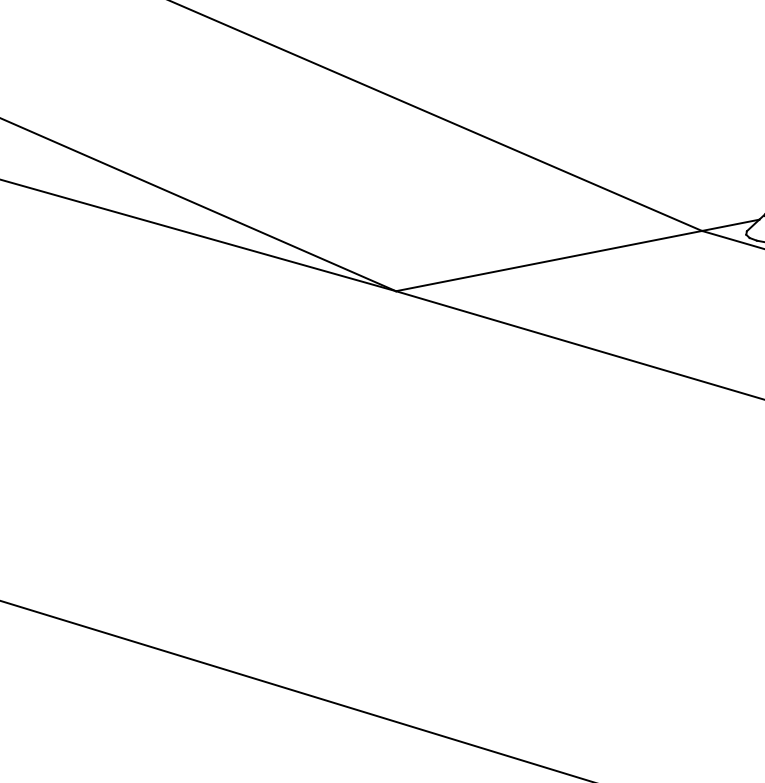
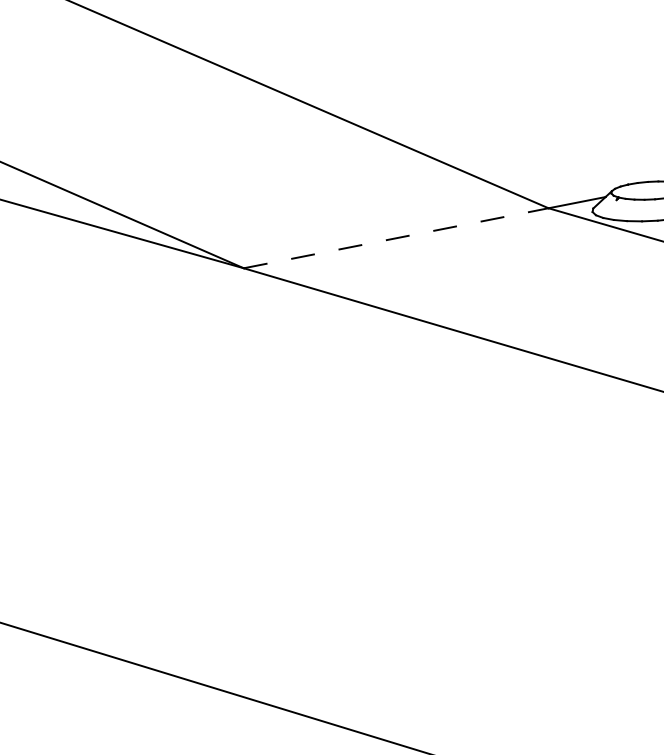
line: (549, 261) -> (396, 238), solid -> dashed

